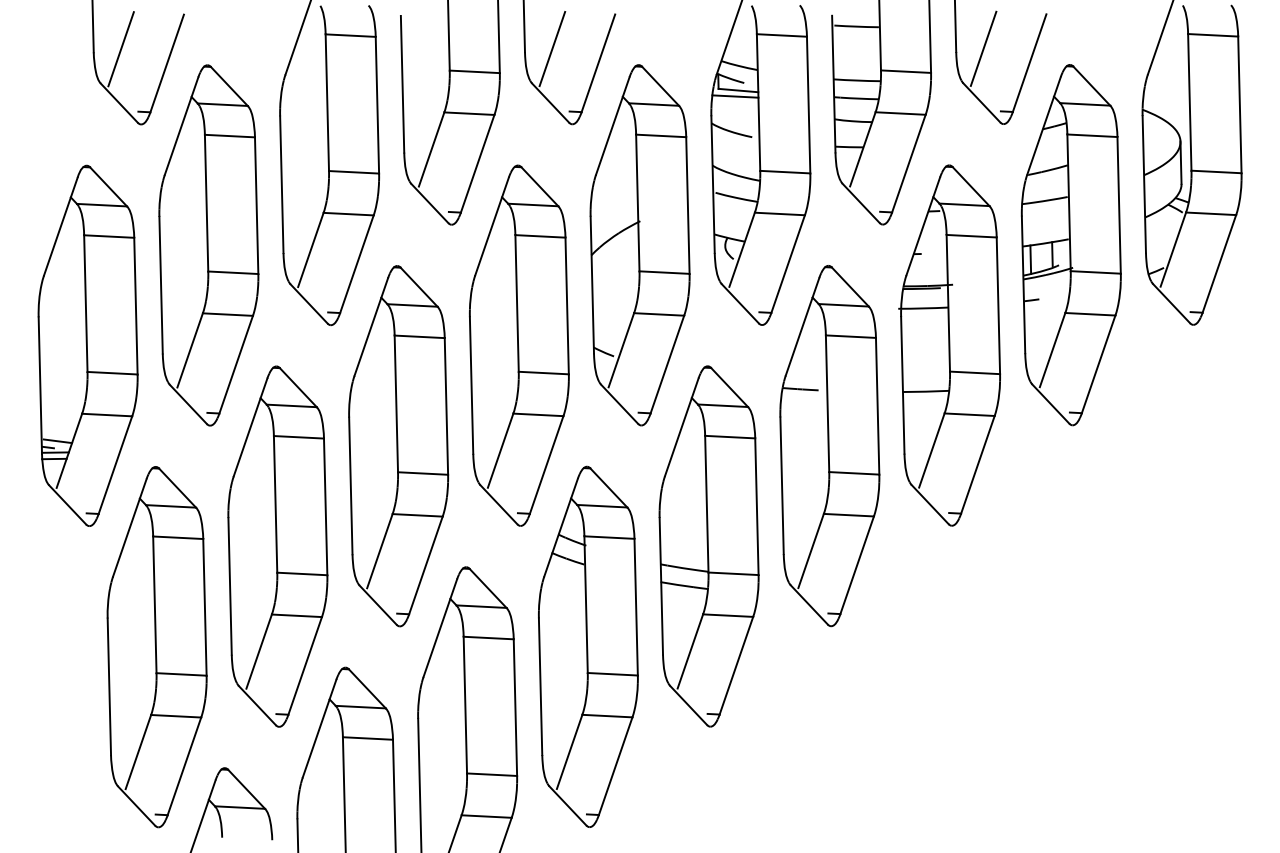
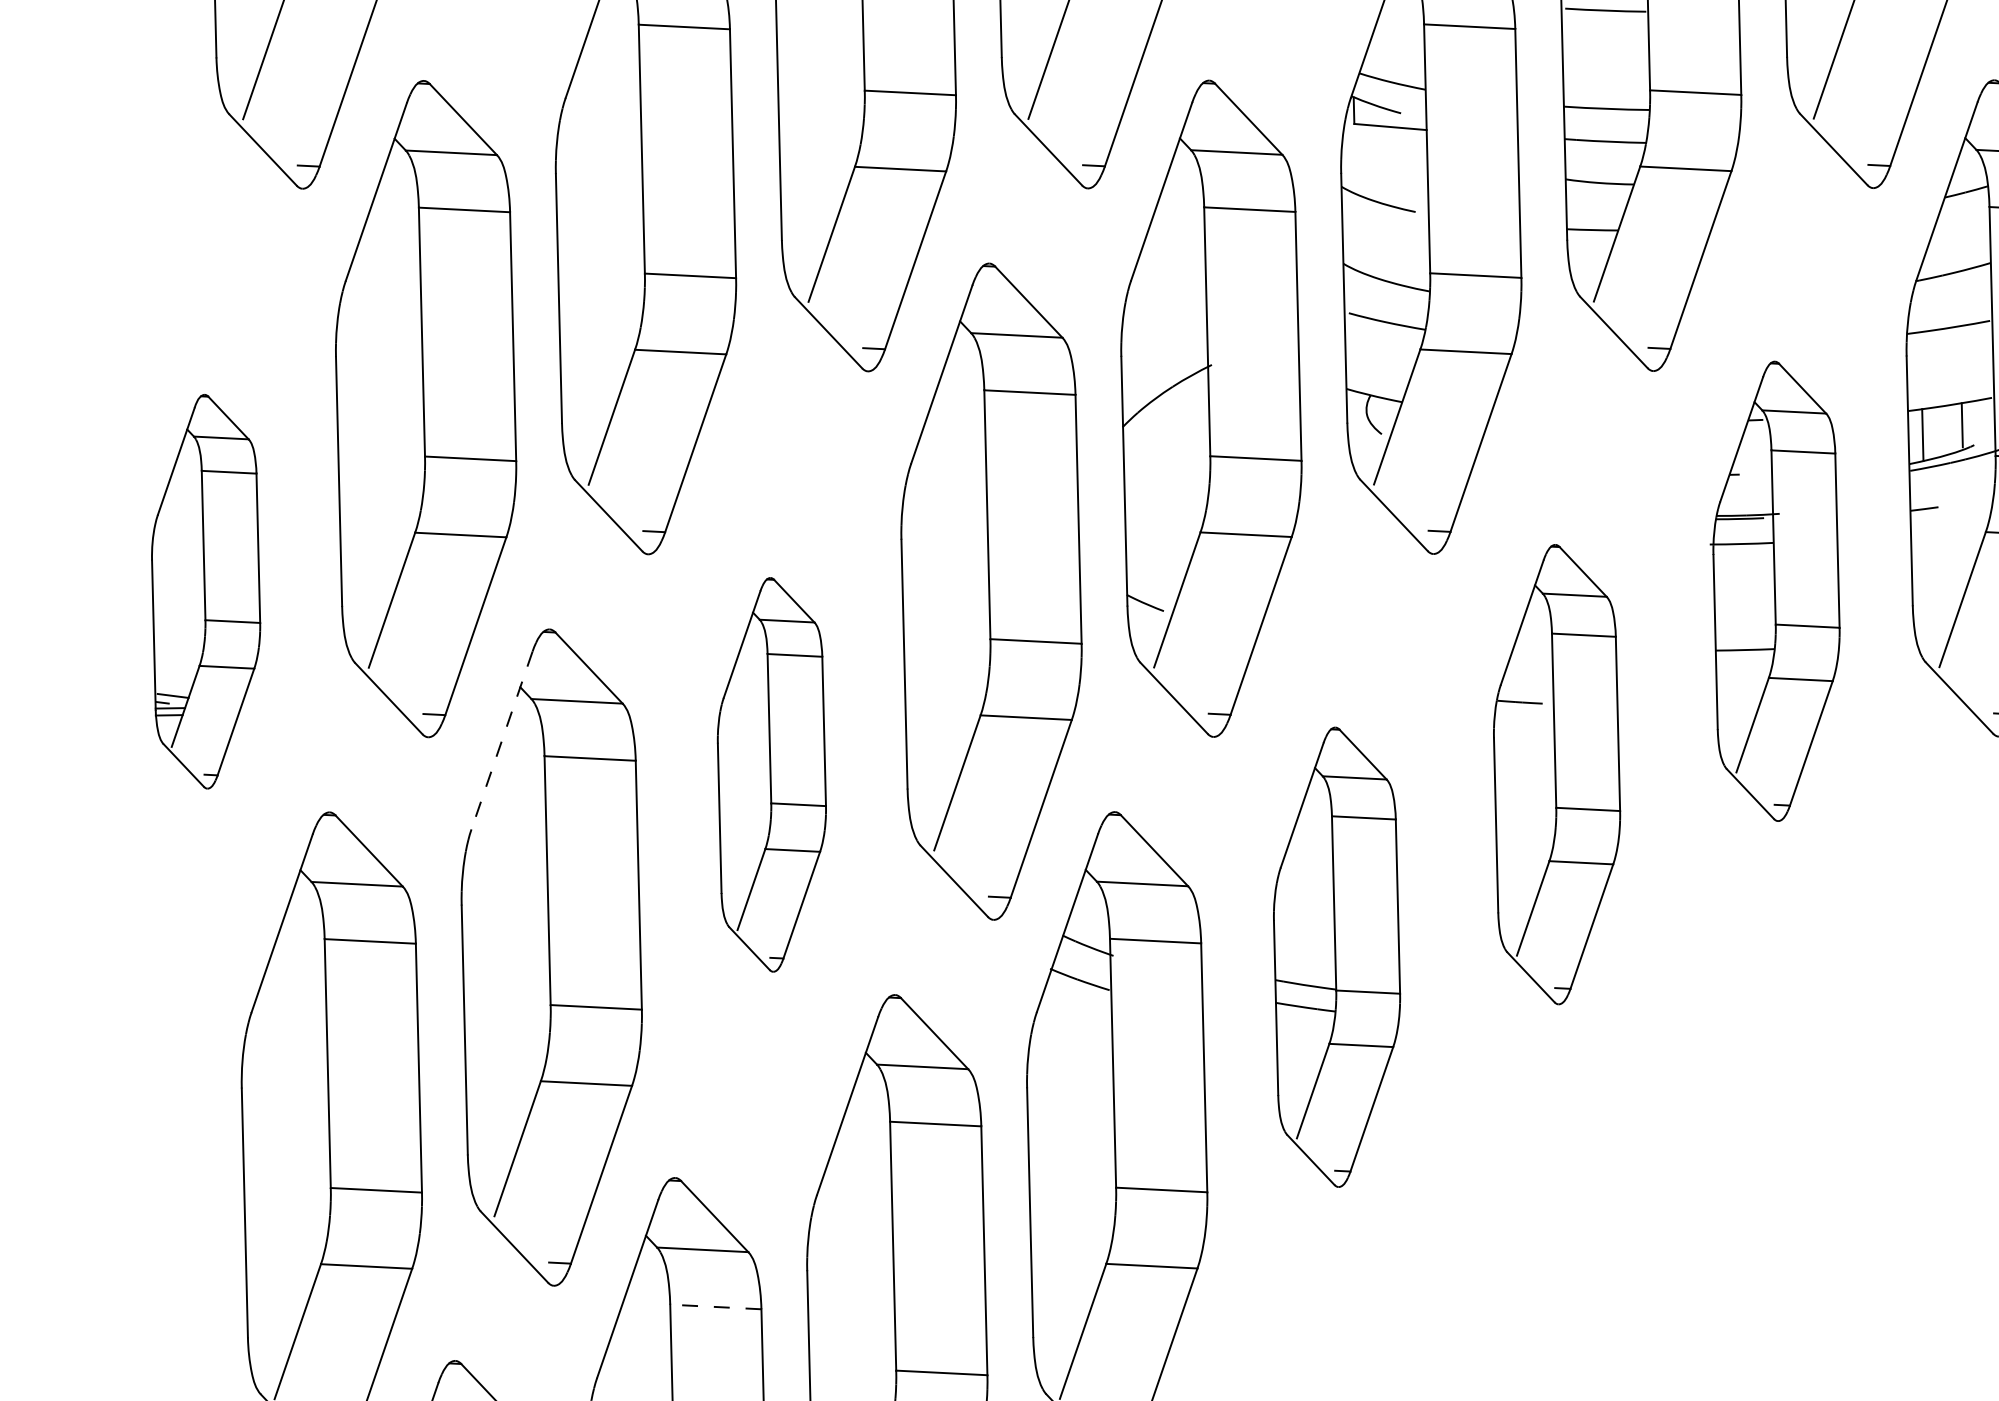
line: (735, 96) -> (1385, 137), removed
part: (87, 345) -> (205, 591), size x0.6
part: (949, 345) -> (1774, 591), size x0.7
line: (250, 427) -> (501, 740), solid -> dashed
part: (398, 446) -> (771, 775), size x0.6
part: (829, 446) -> (1556, 775), size x0.7
part: (708, 546) -> (1335, 957), size x0.7
line: (367, 738) -> (714, 1306), solid -> dashed

